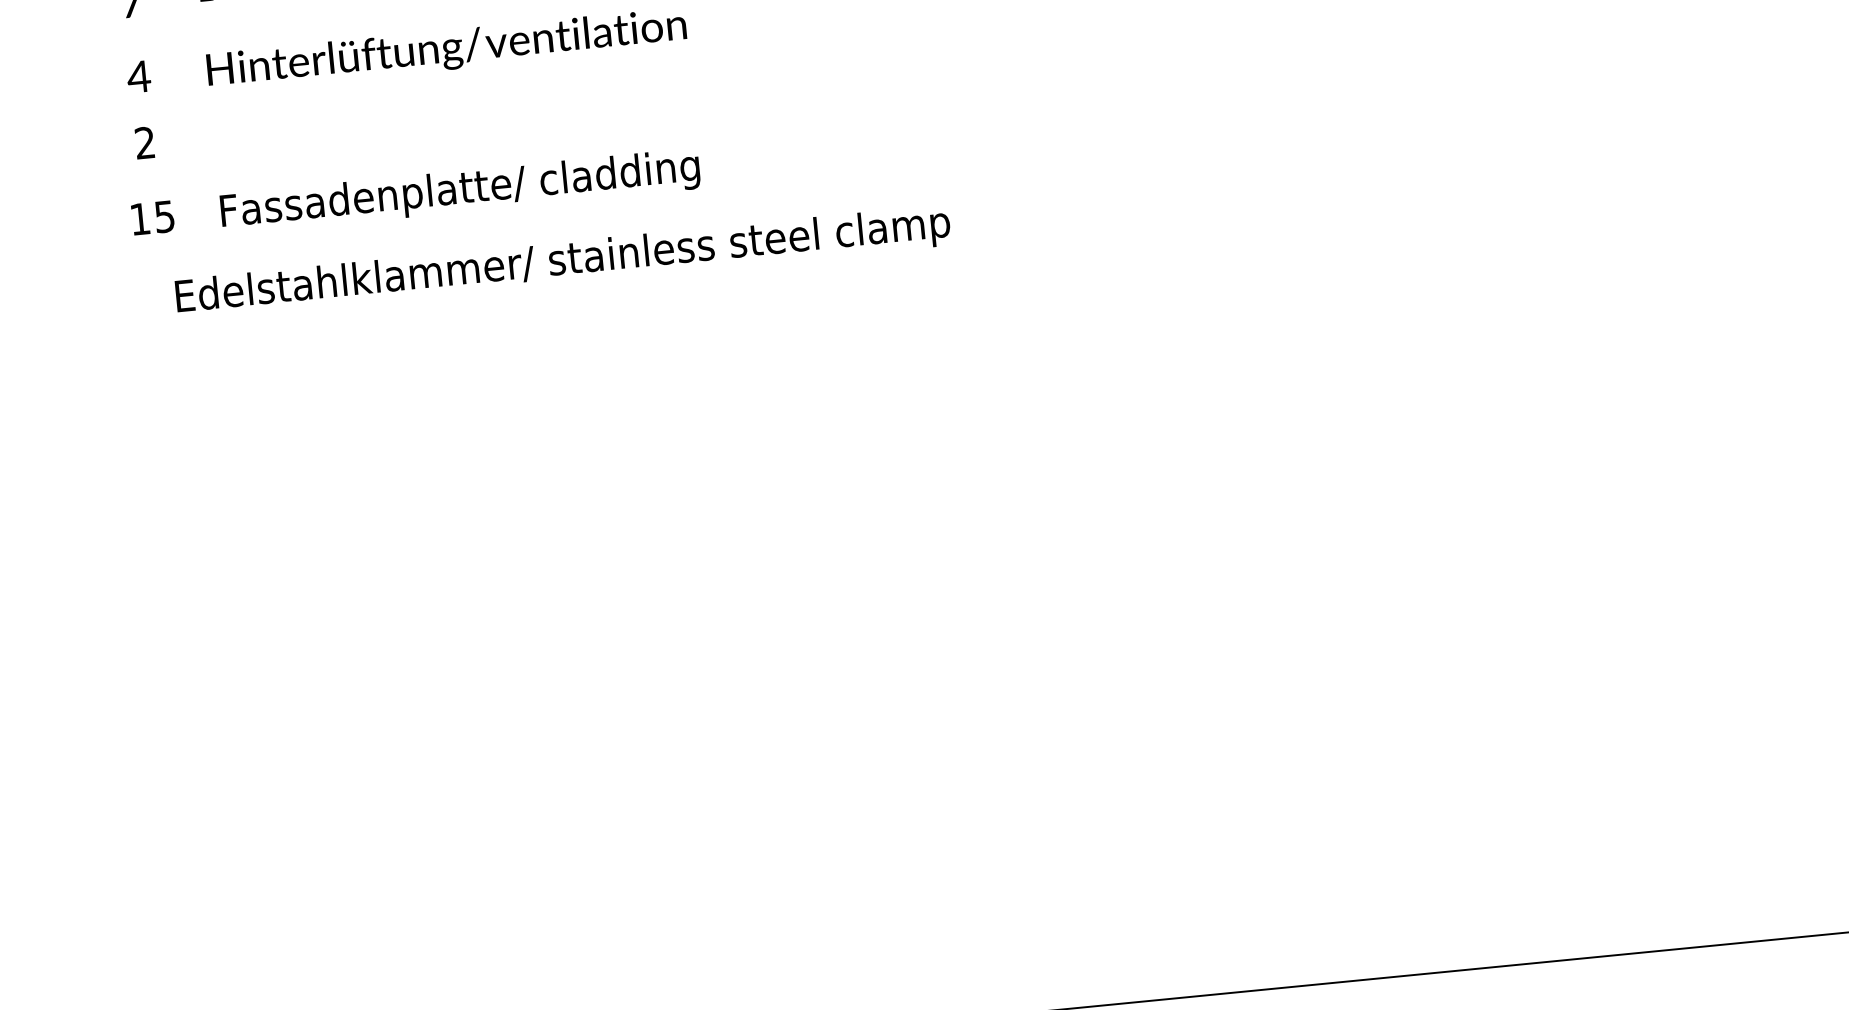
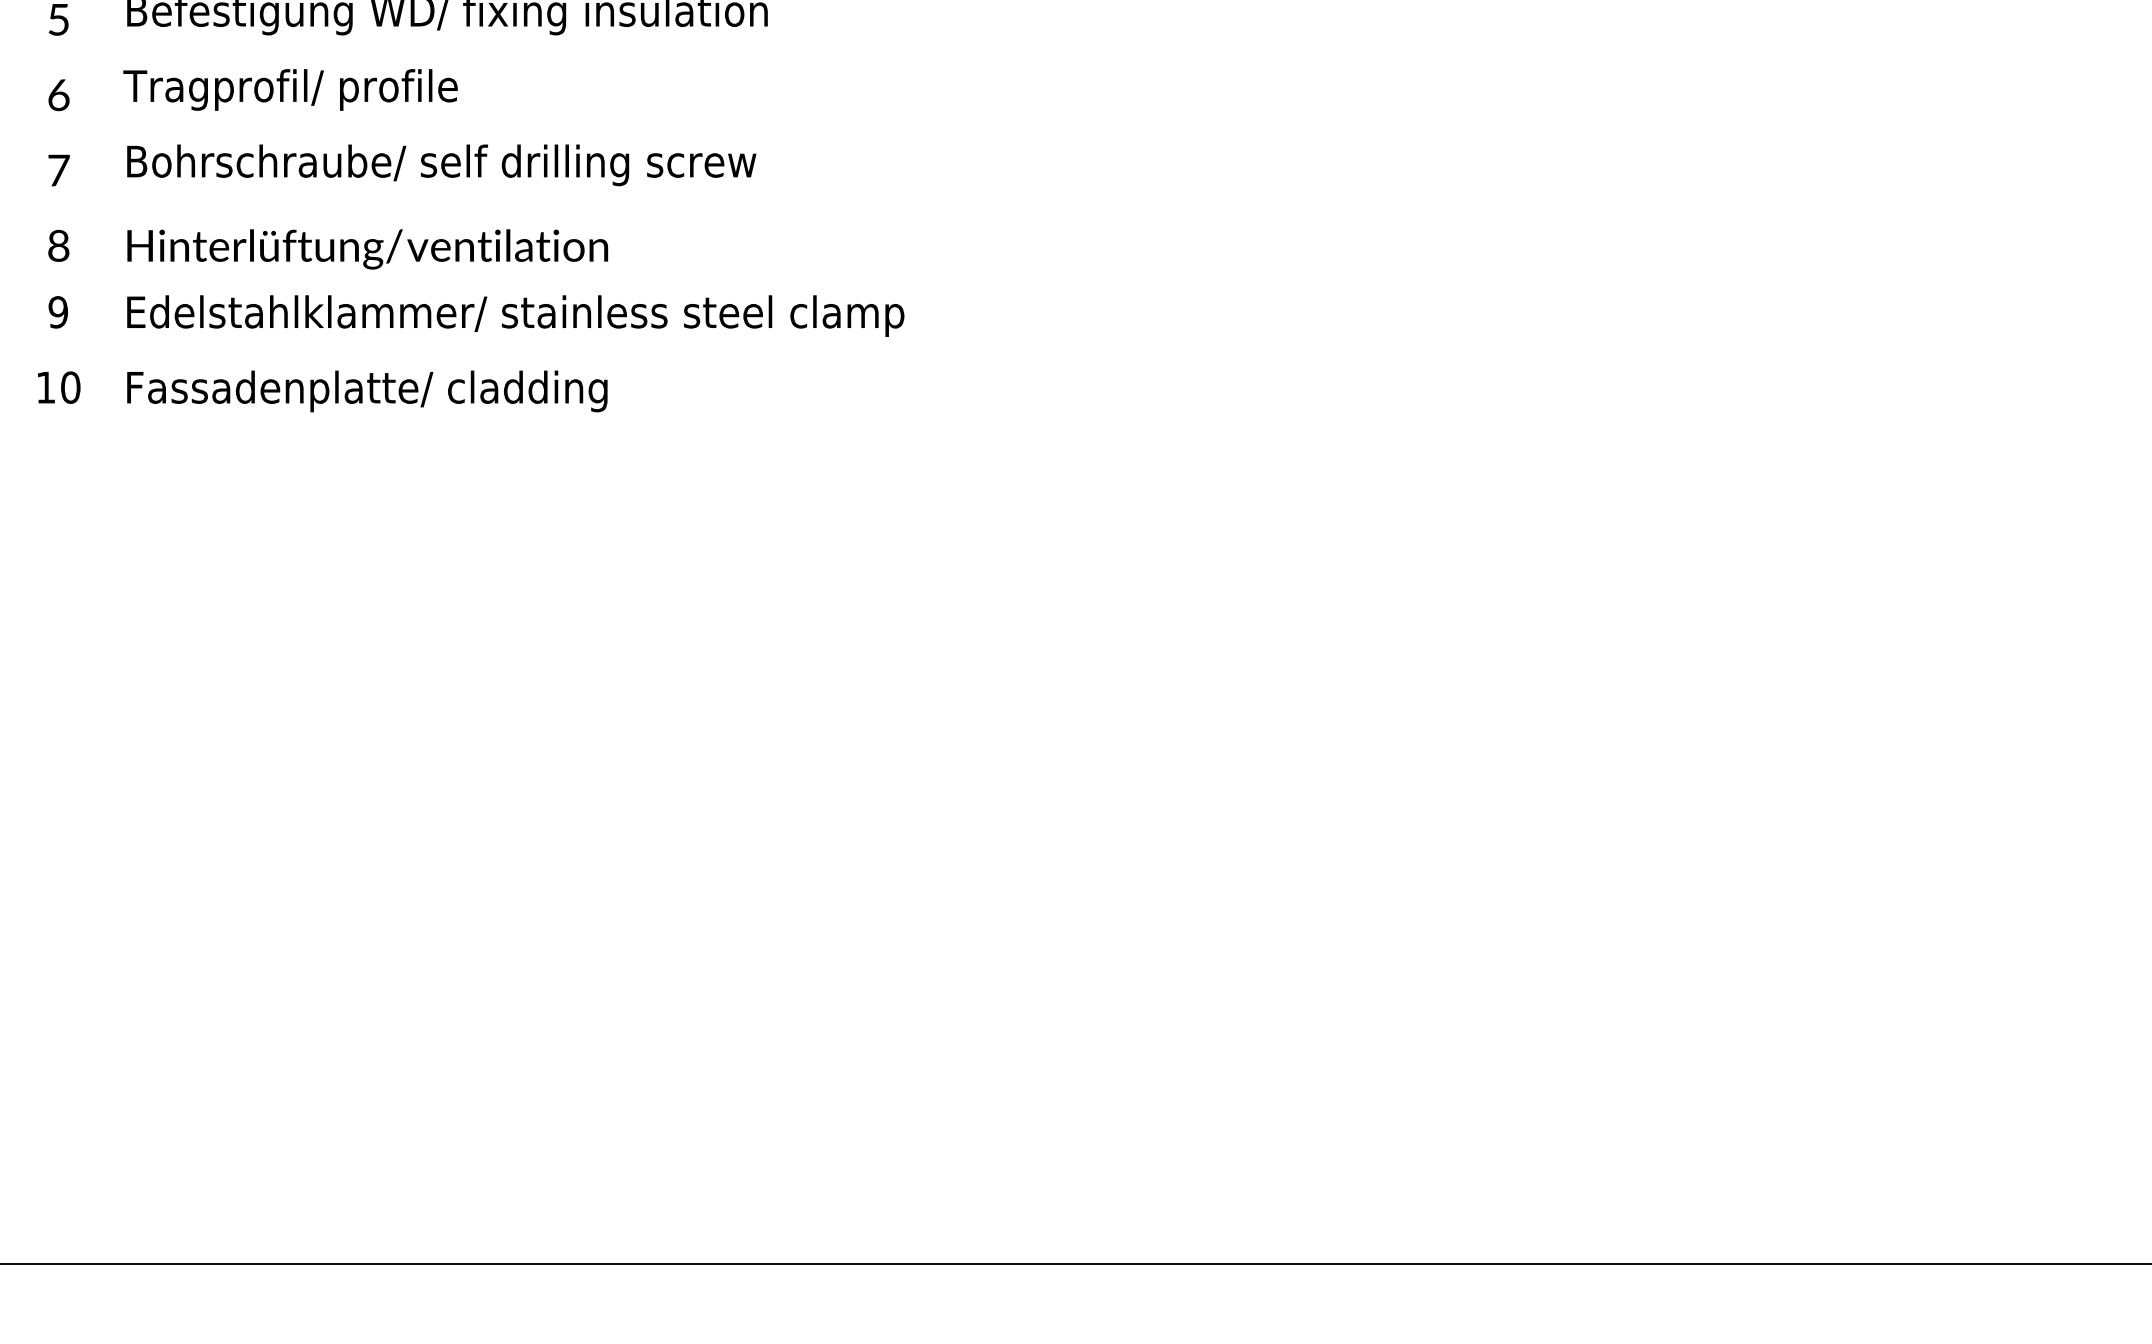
text: (138, 76) -> (58, 245), 4 -> 8
text: (144, 143) -> (57, 312), 2 -> 9
text: (164, 216) -> (70, 387), 15 -> 10
text: (562, 261) -> (515, 315), moved

